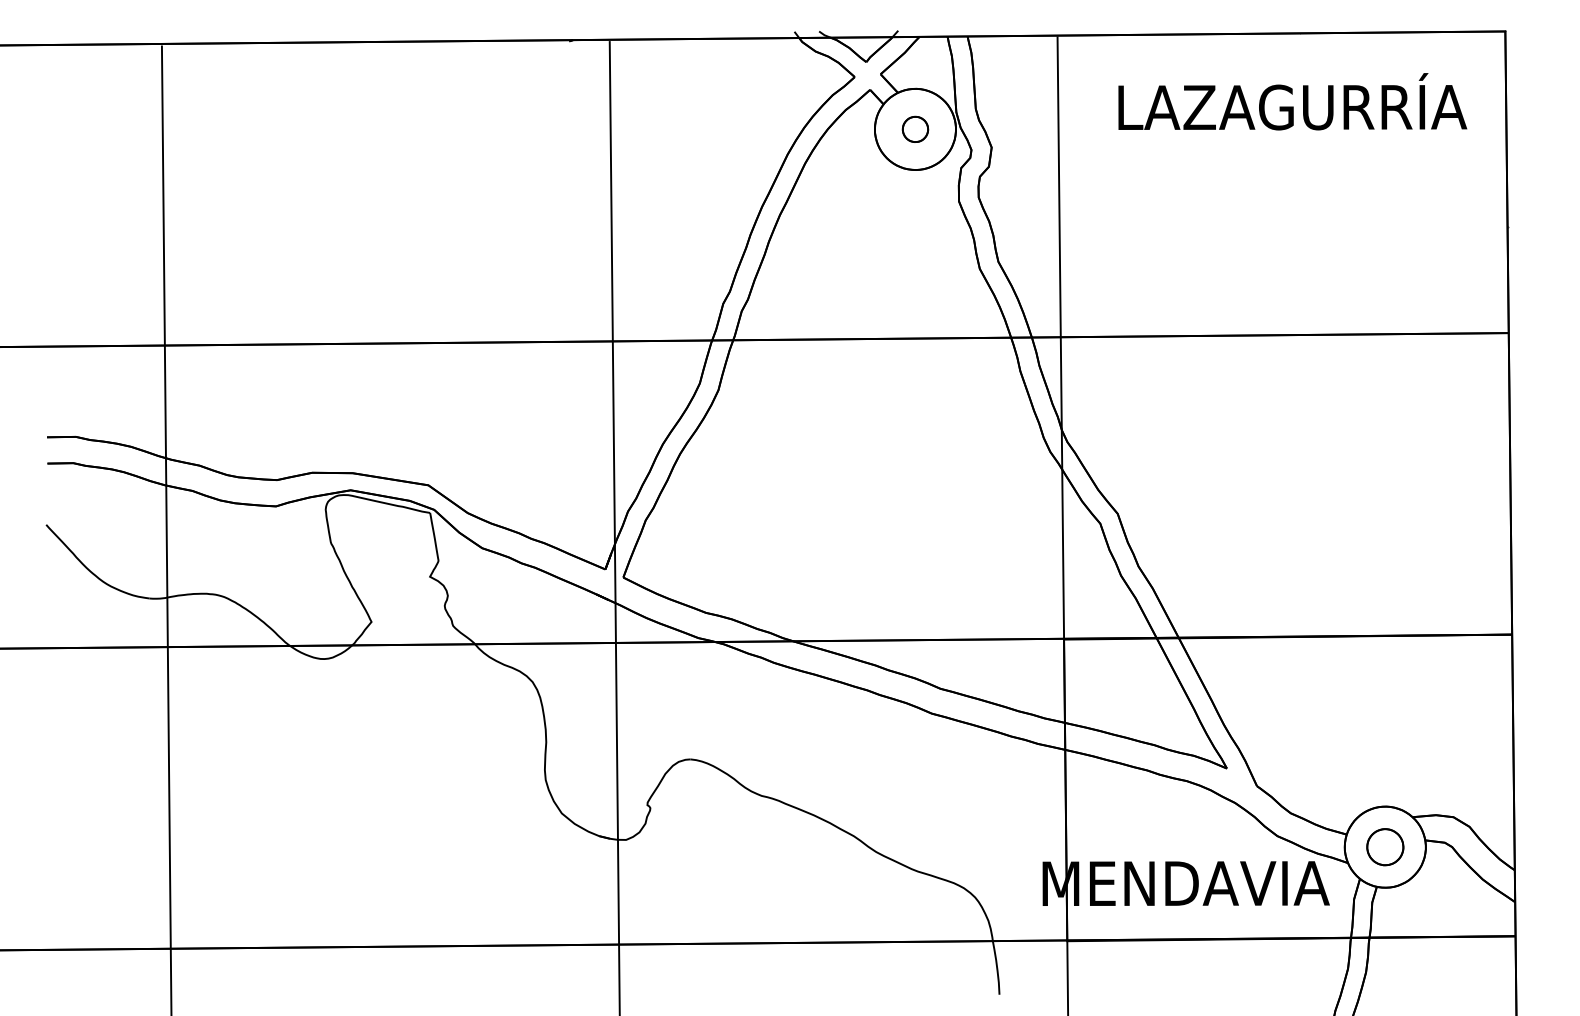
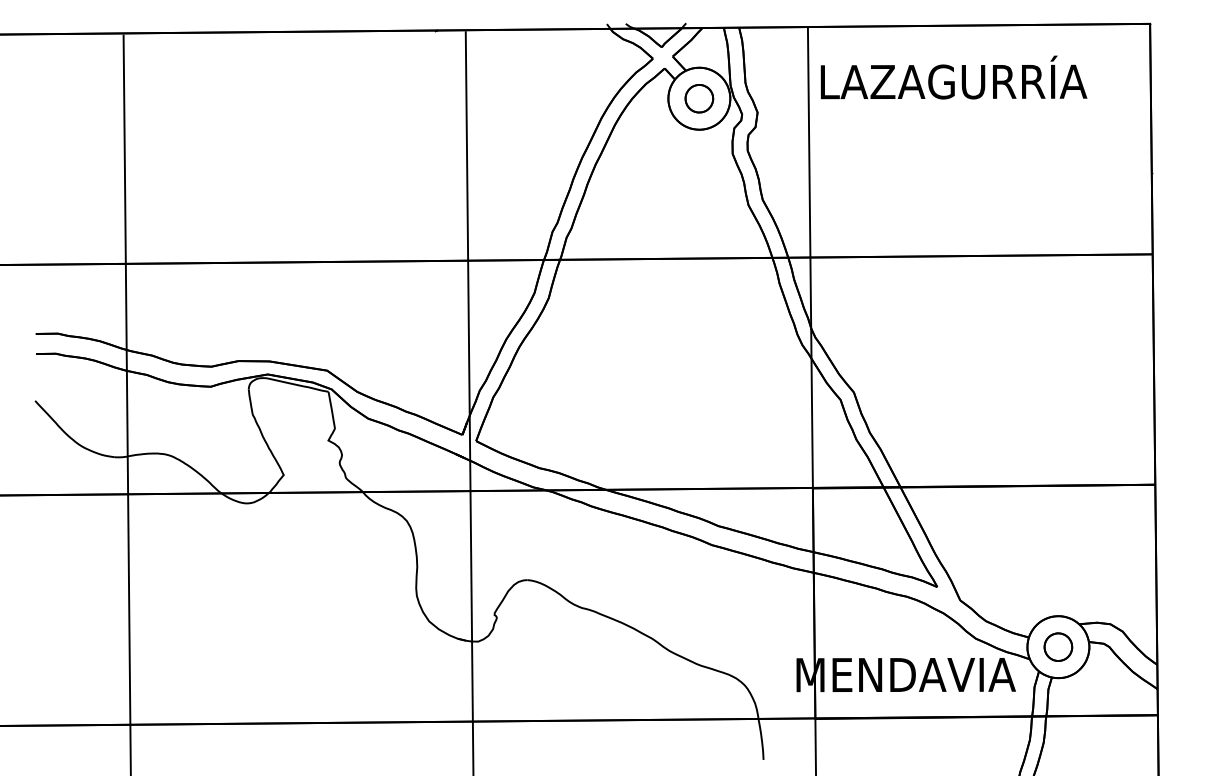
text: (1292, 101) -> (953, 77), moved
part: (915, 129) -> (699, 98), size x1.43

